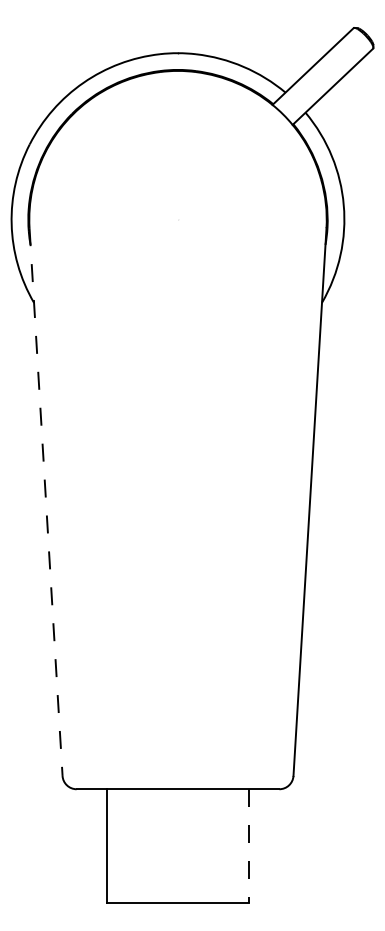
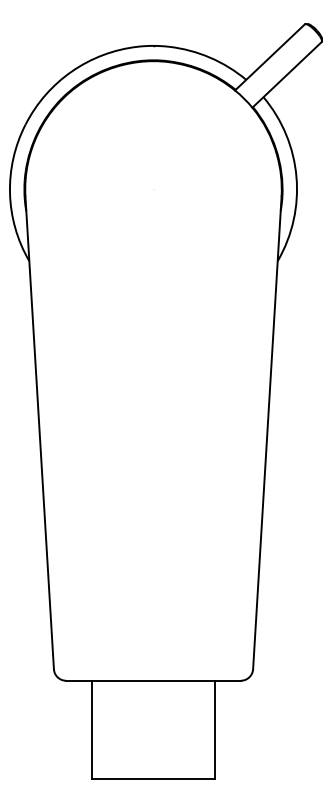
line: (45, 502) -> (39, 433), dashed -> solid
line: (248, 846) -> (214, 730), dashed -> solid

